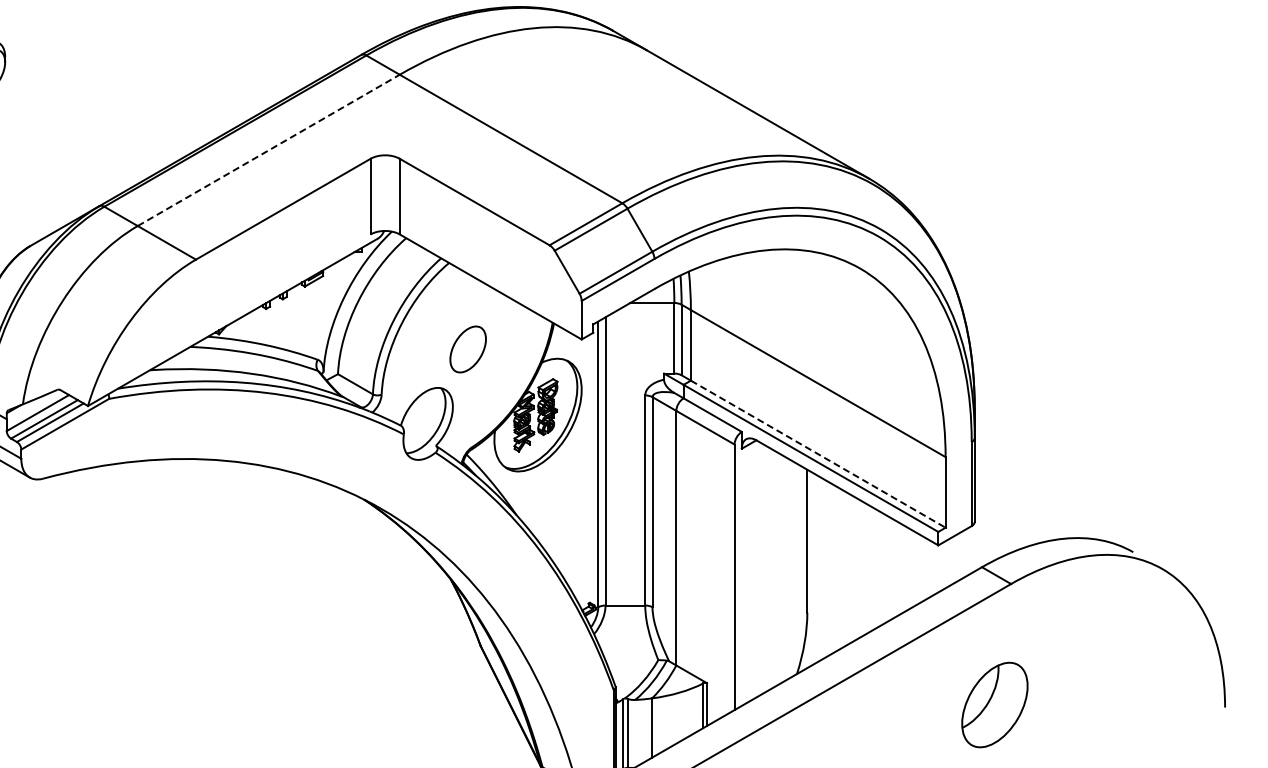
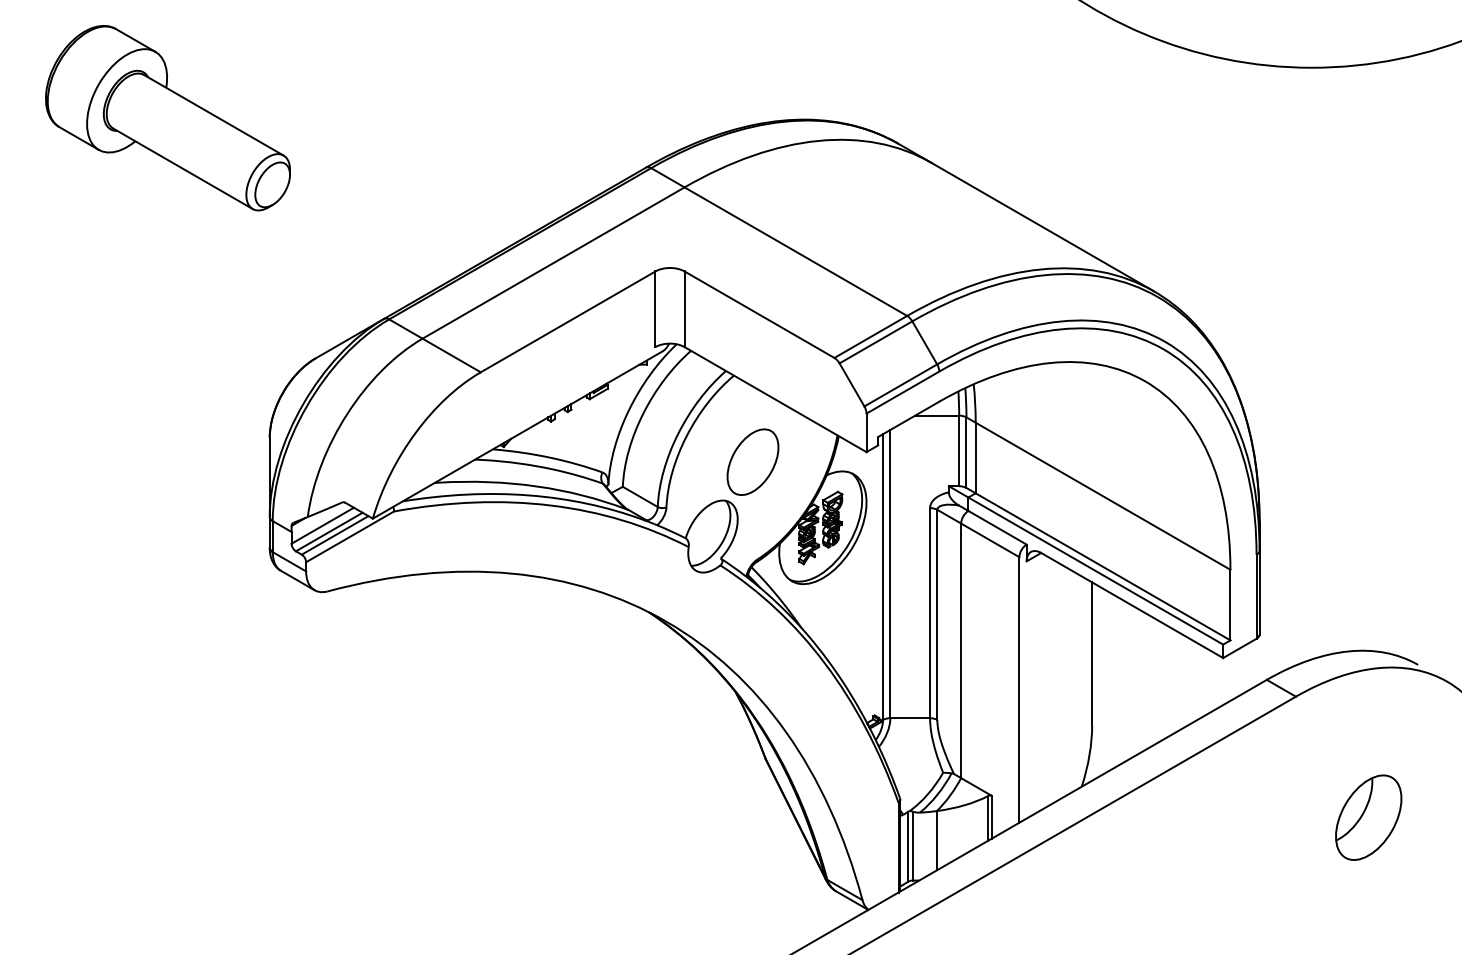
line: (269, 149) -> (554, 262), dashed -> solid
part: (467, 348) -> (752, 461), size x1.43
line: (818, 454) -> (1103, 567), dashed -> solid
part: (994, 704) -> (1368, 817), moved

